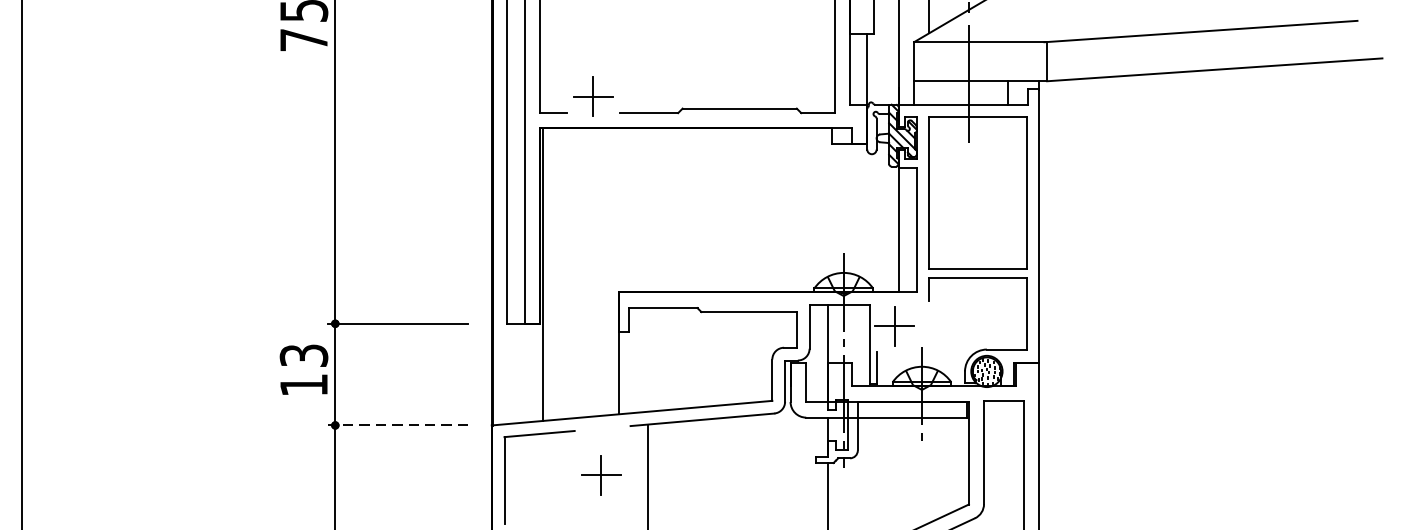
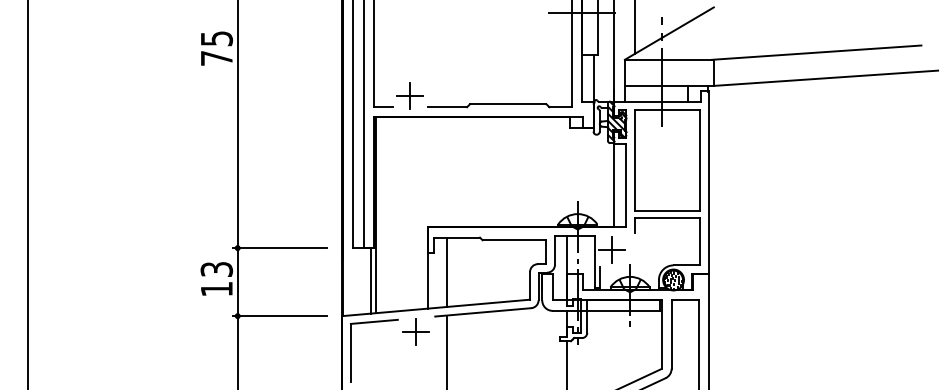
line: (648, 358) -> (447, 271), added
line: (535, 372) -> (371, 280), added
line: (397, 426) -> (279, 316), dashed -> solid
part: (601, 473) -> (415, 331), moved

